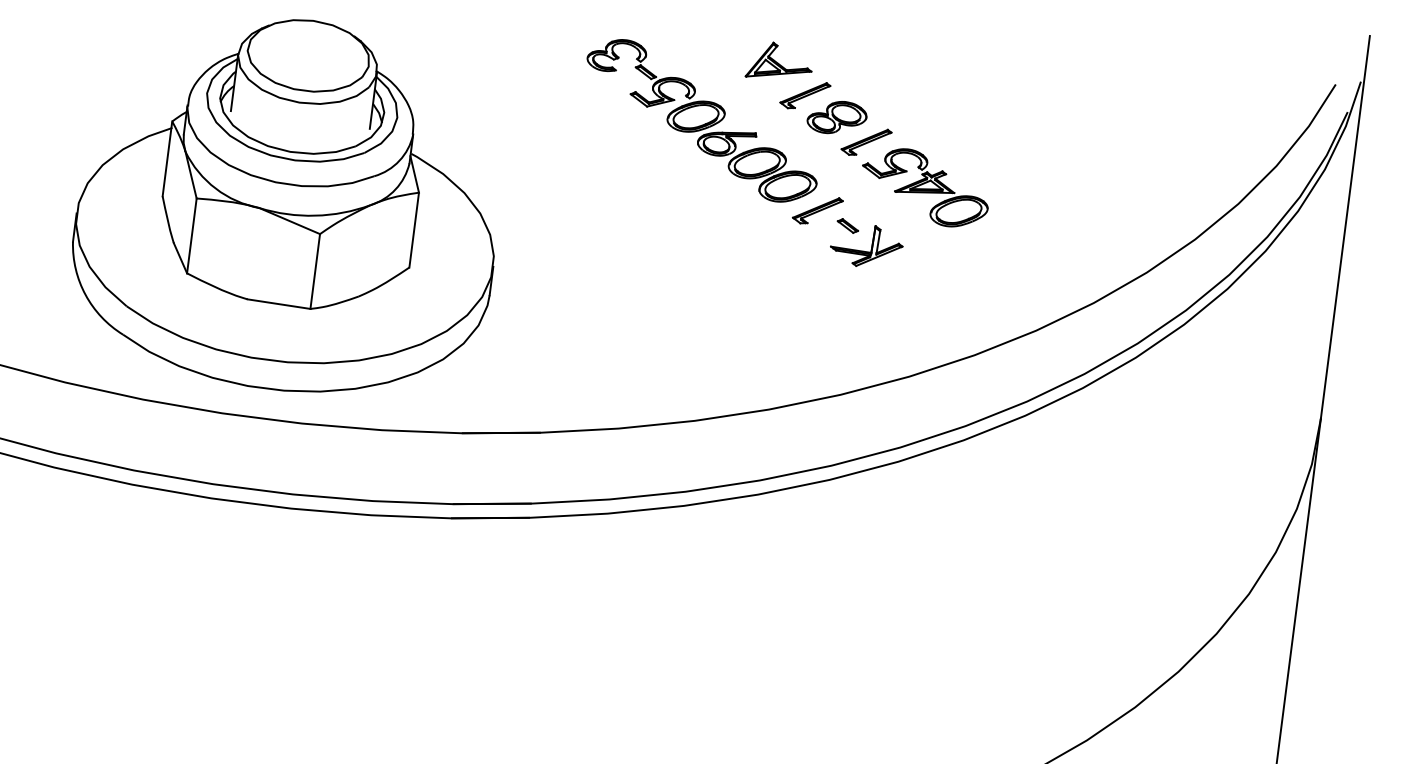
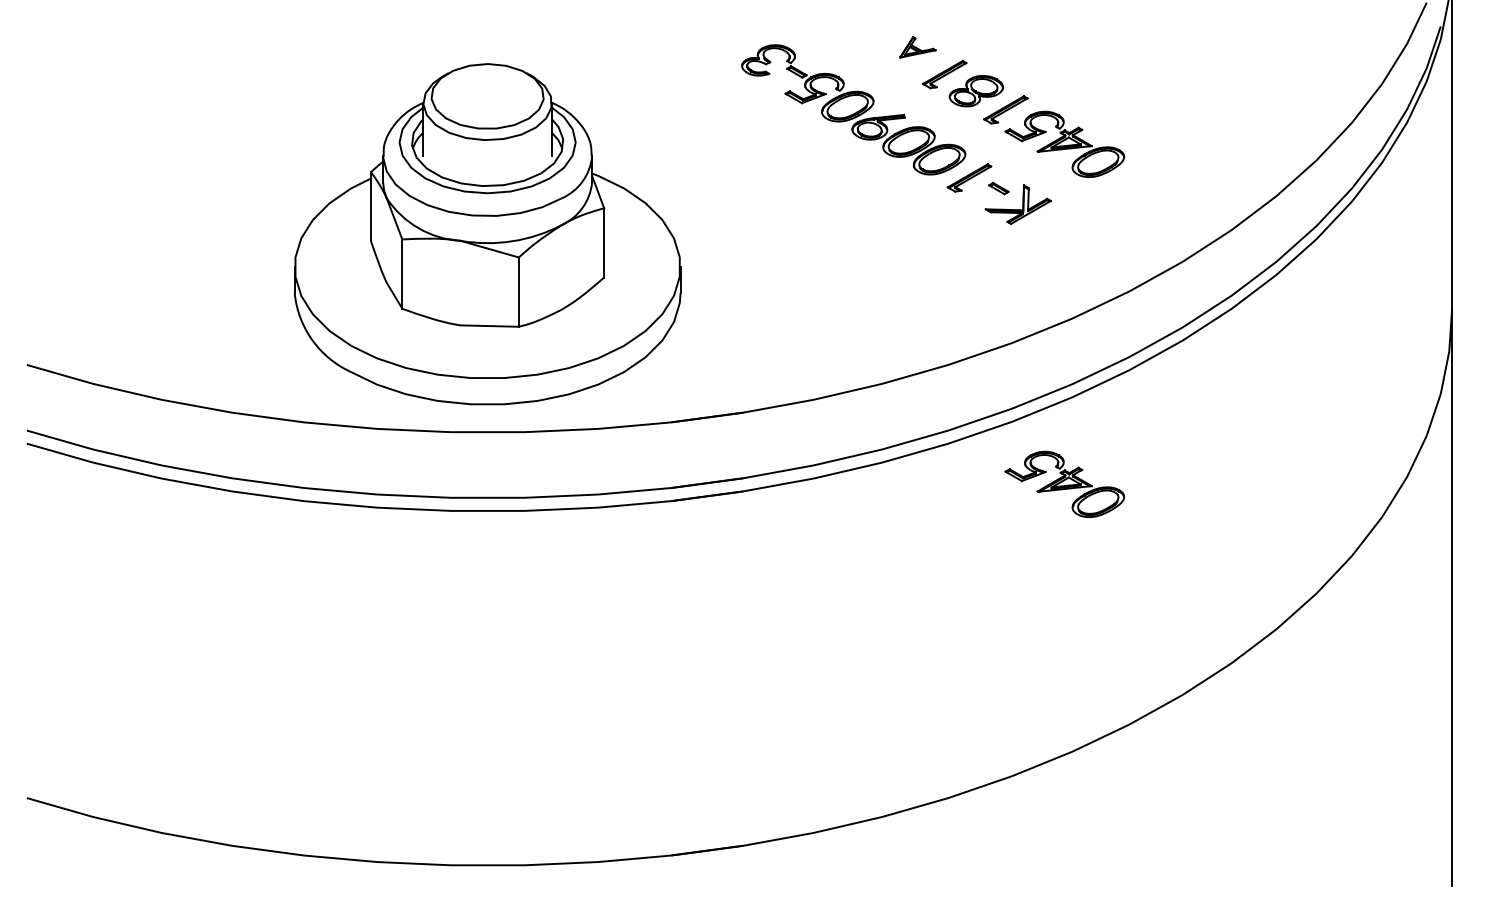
part: (779, 62) -> (917, 47), size x0.6
part: (878, 553) -> (1064, 483), added

